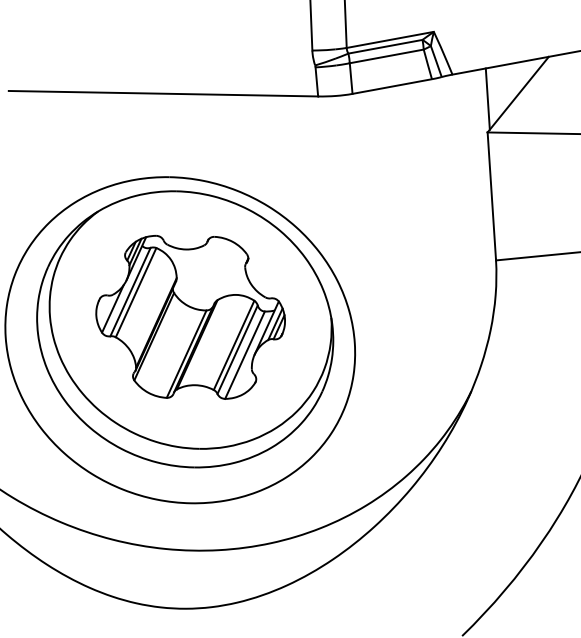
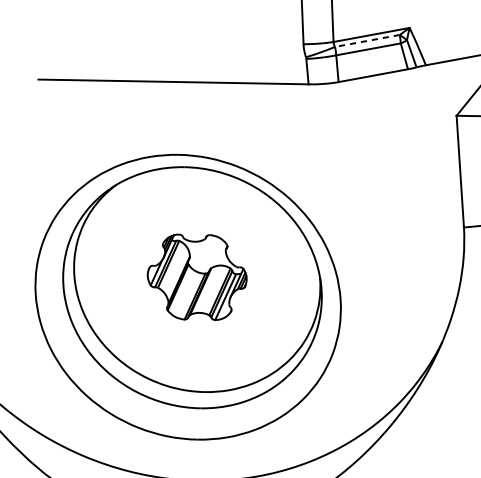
line: (385, 46) -> (367, 40), solid -> dashed
line: (487, 98) -> (456, 86), removed
part: (190, 317) -> (197, 277), size x0.6

